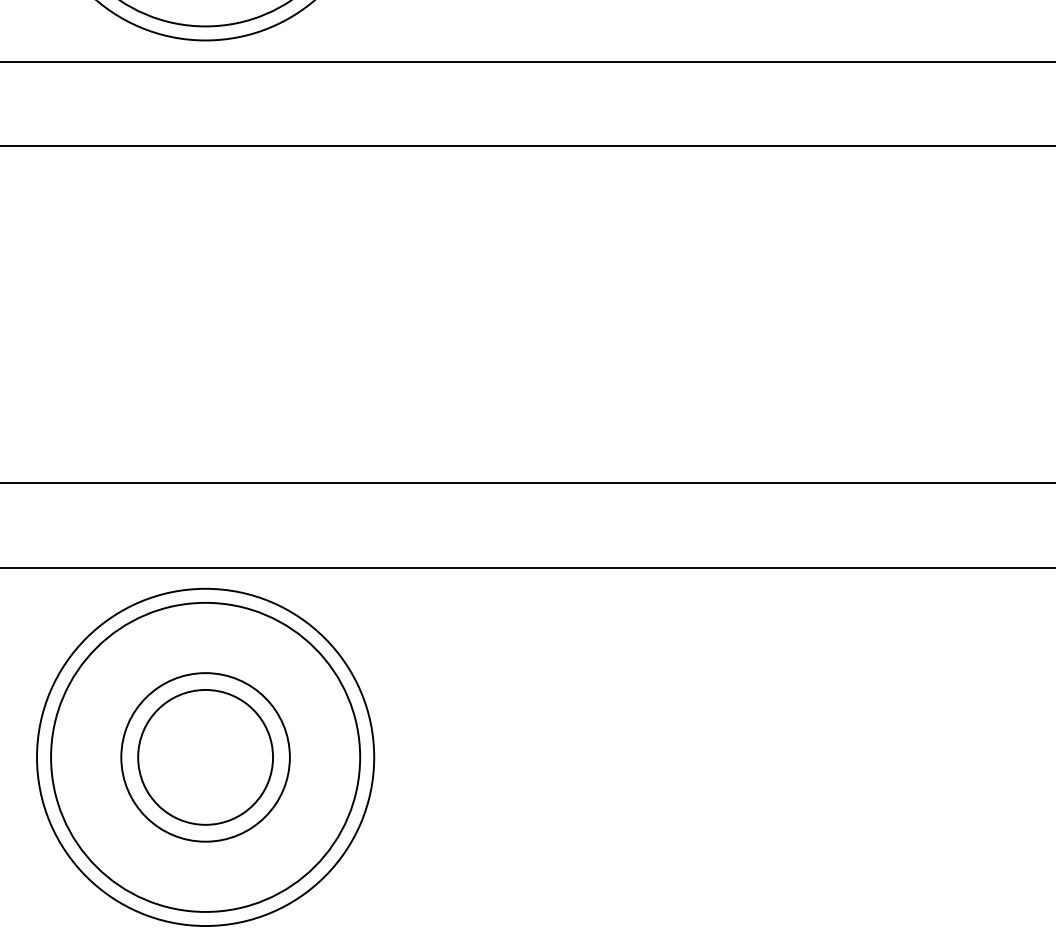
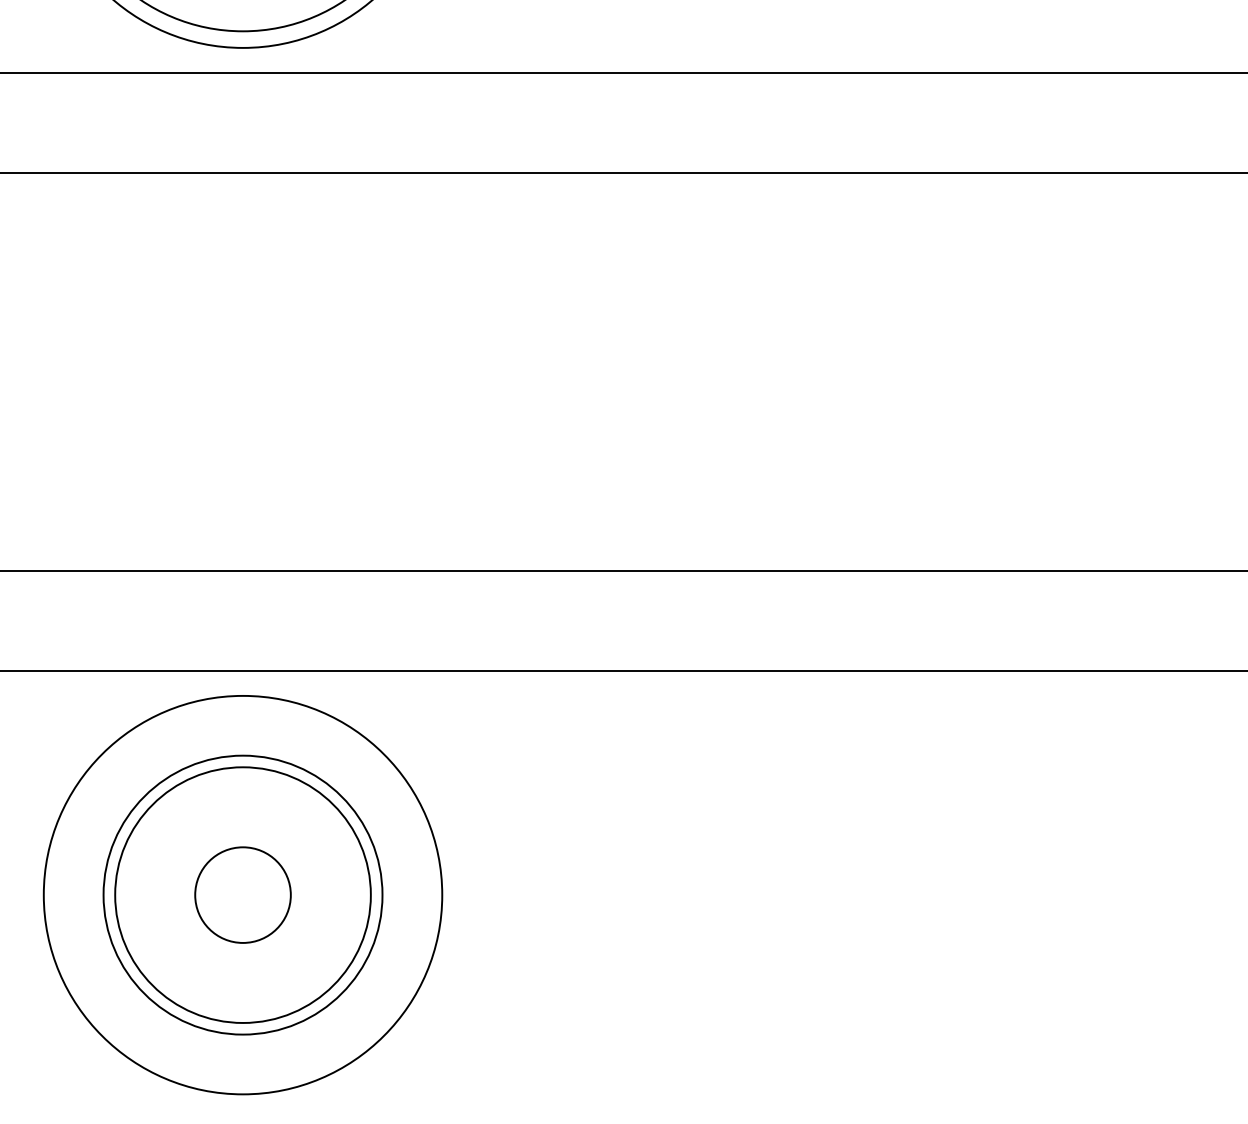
circle: (205, 756) -> (242, 894), size x0.6
circle: (205, 756) -> (242, 894), size x0.7
circle: (205, 757) -> (242, 895), size x1.4

